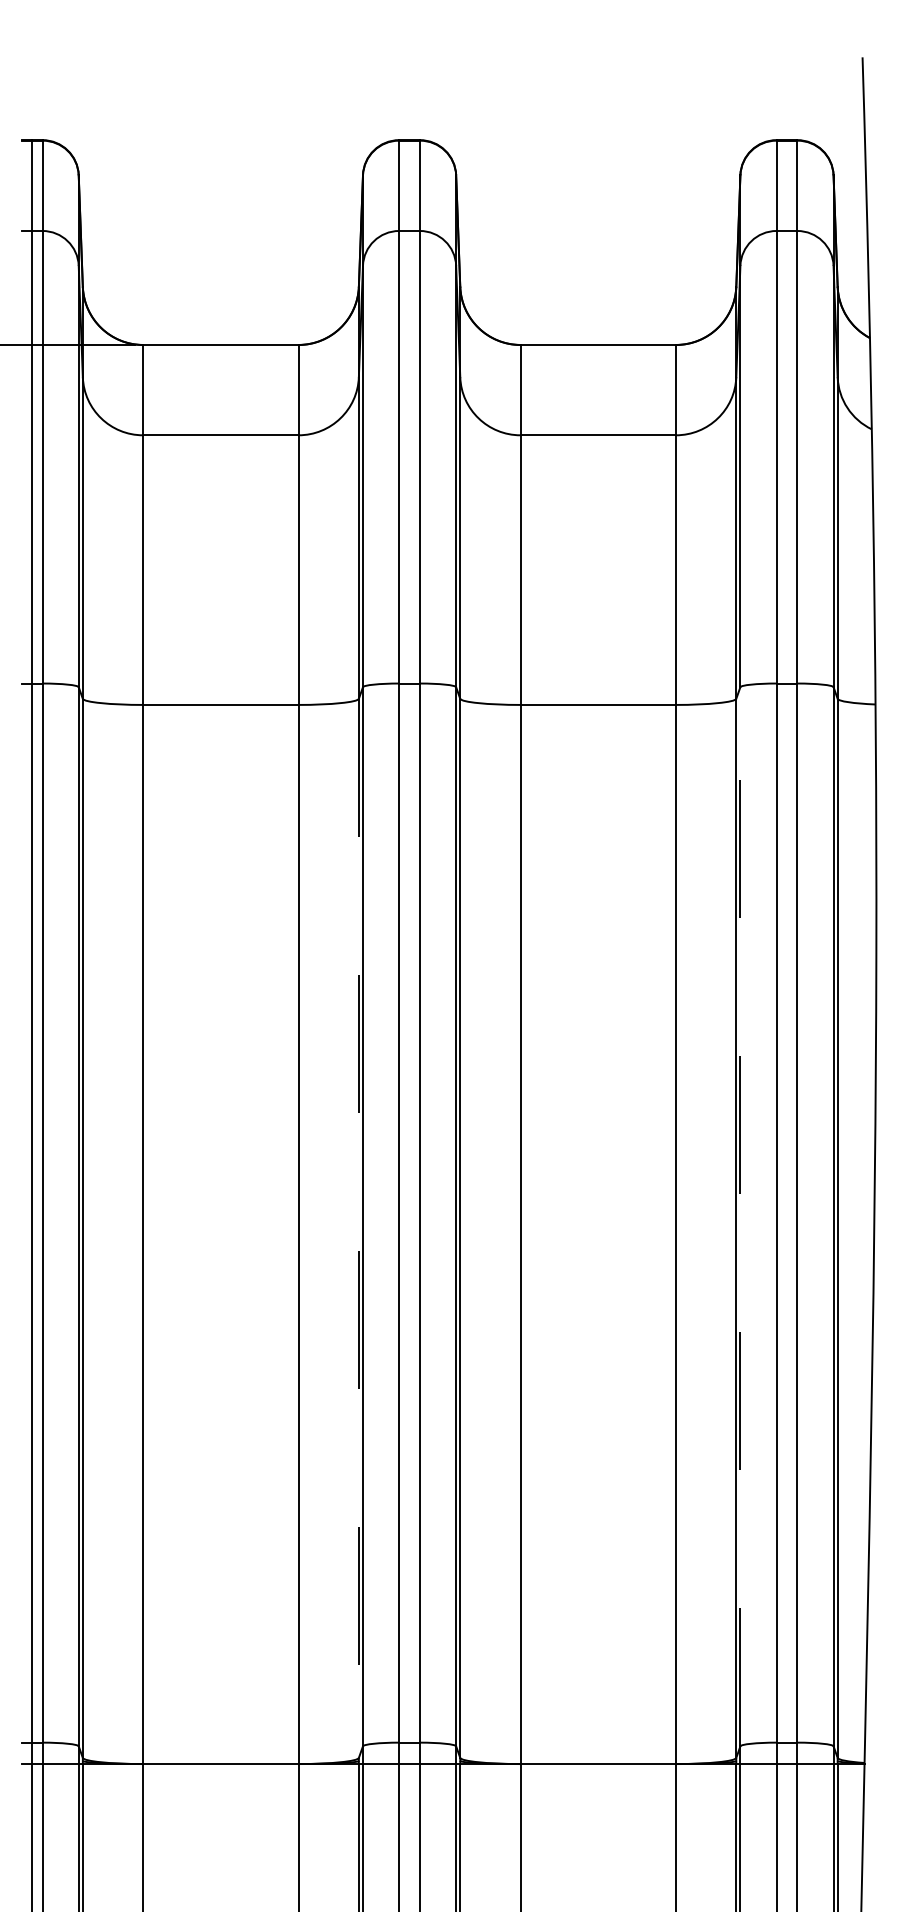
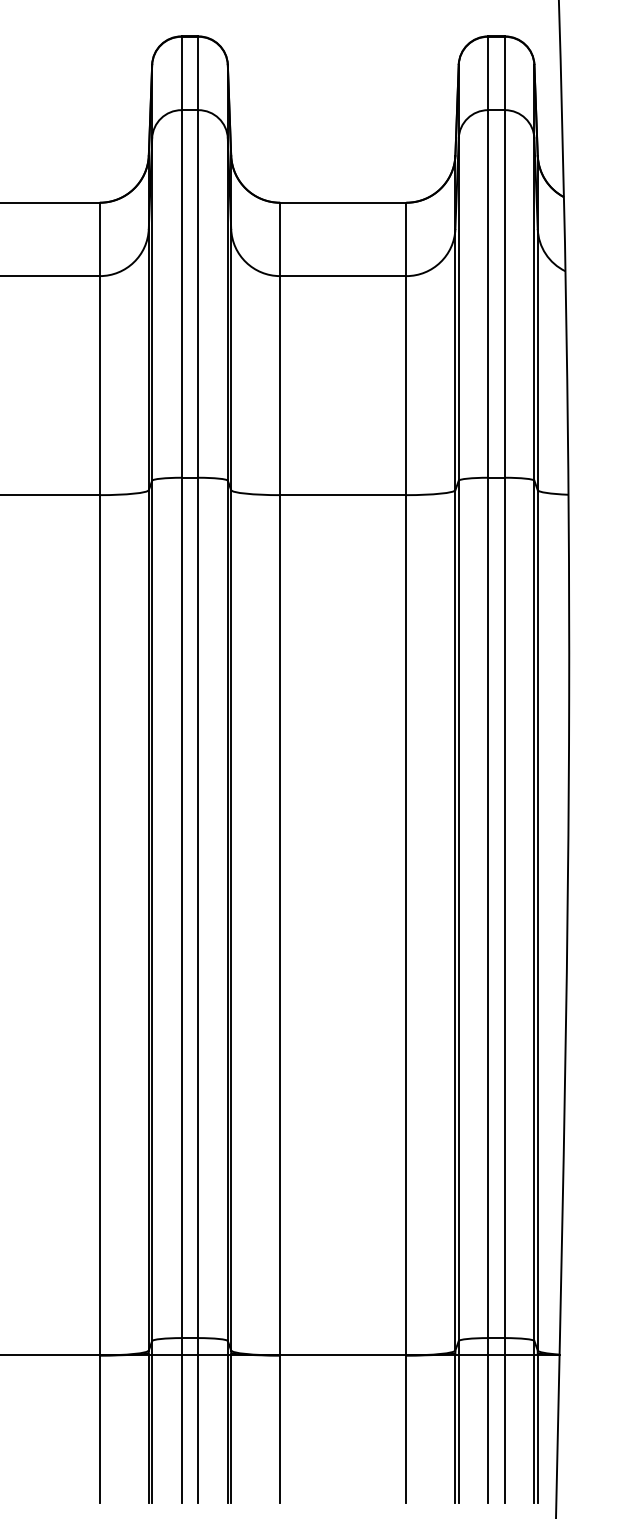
line: (740, 1216) -> (458, 910), dashed -> solid
line: (358, 1228) -> (148, 920), dashed -> solid

